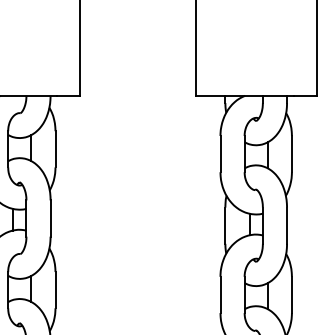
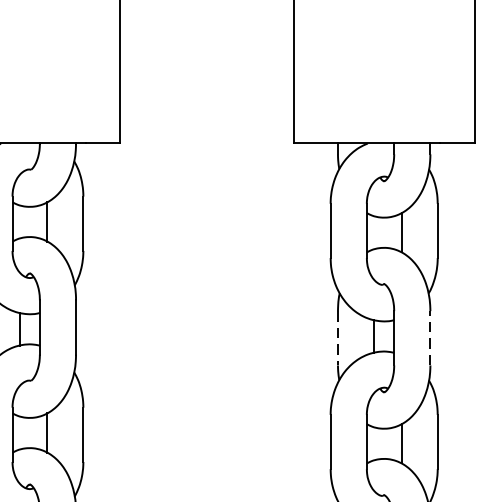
line: (287, 225) -> (431, 337), solid -> dashed
line: (225, 226) -> (338, 339), solid -> dashed

